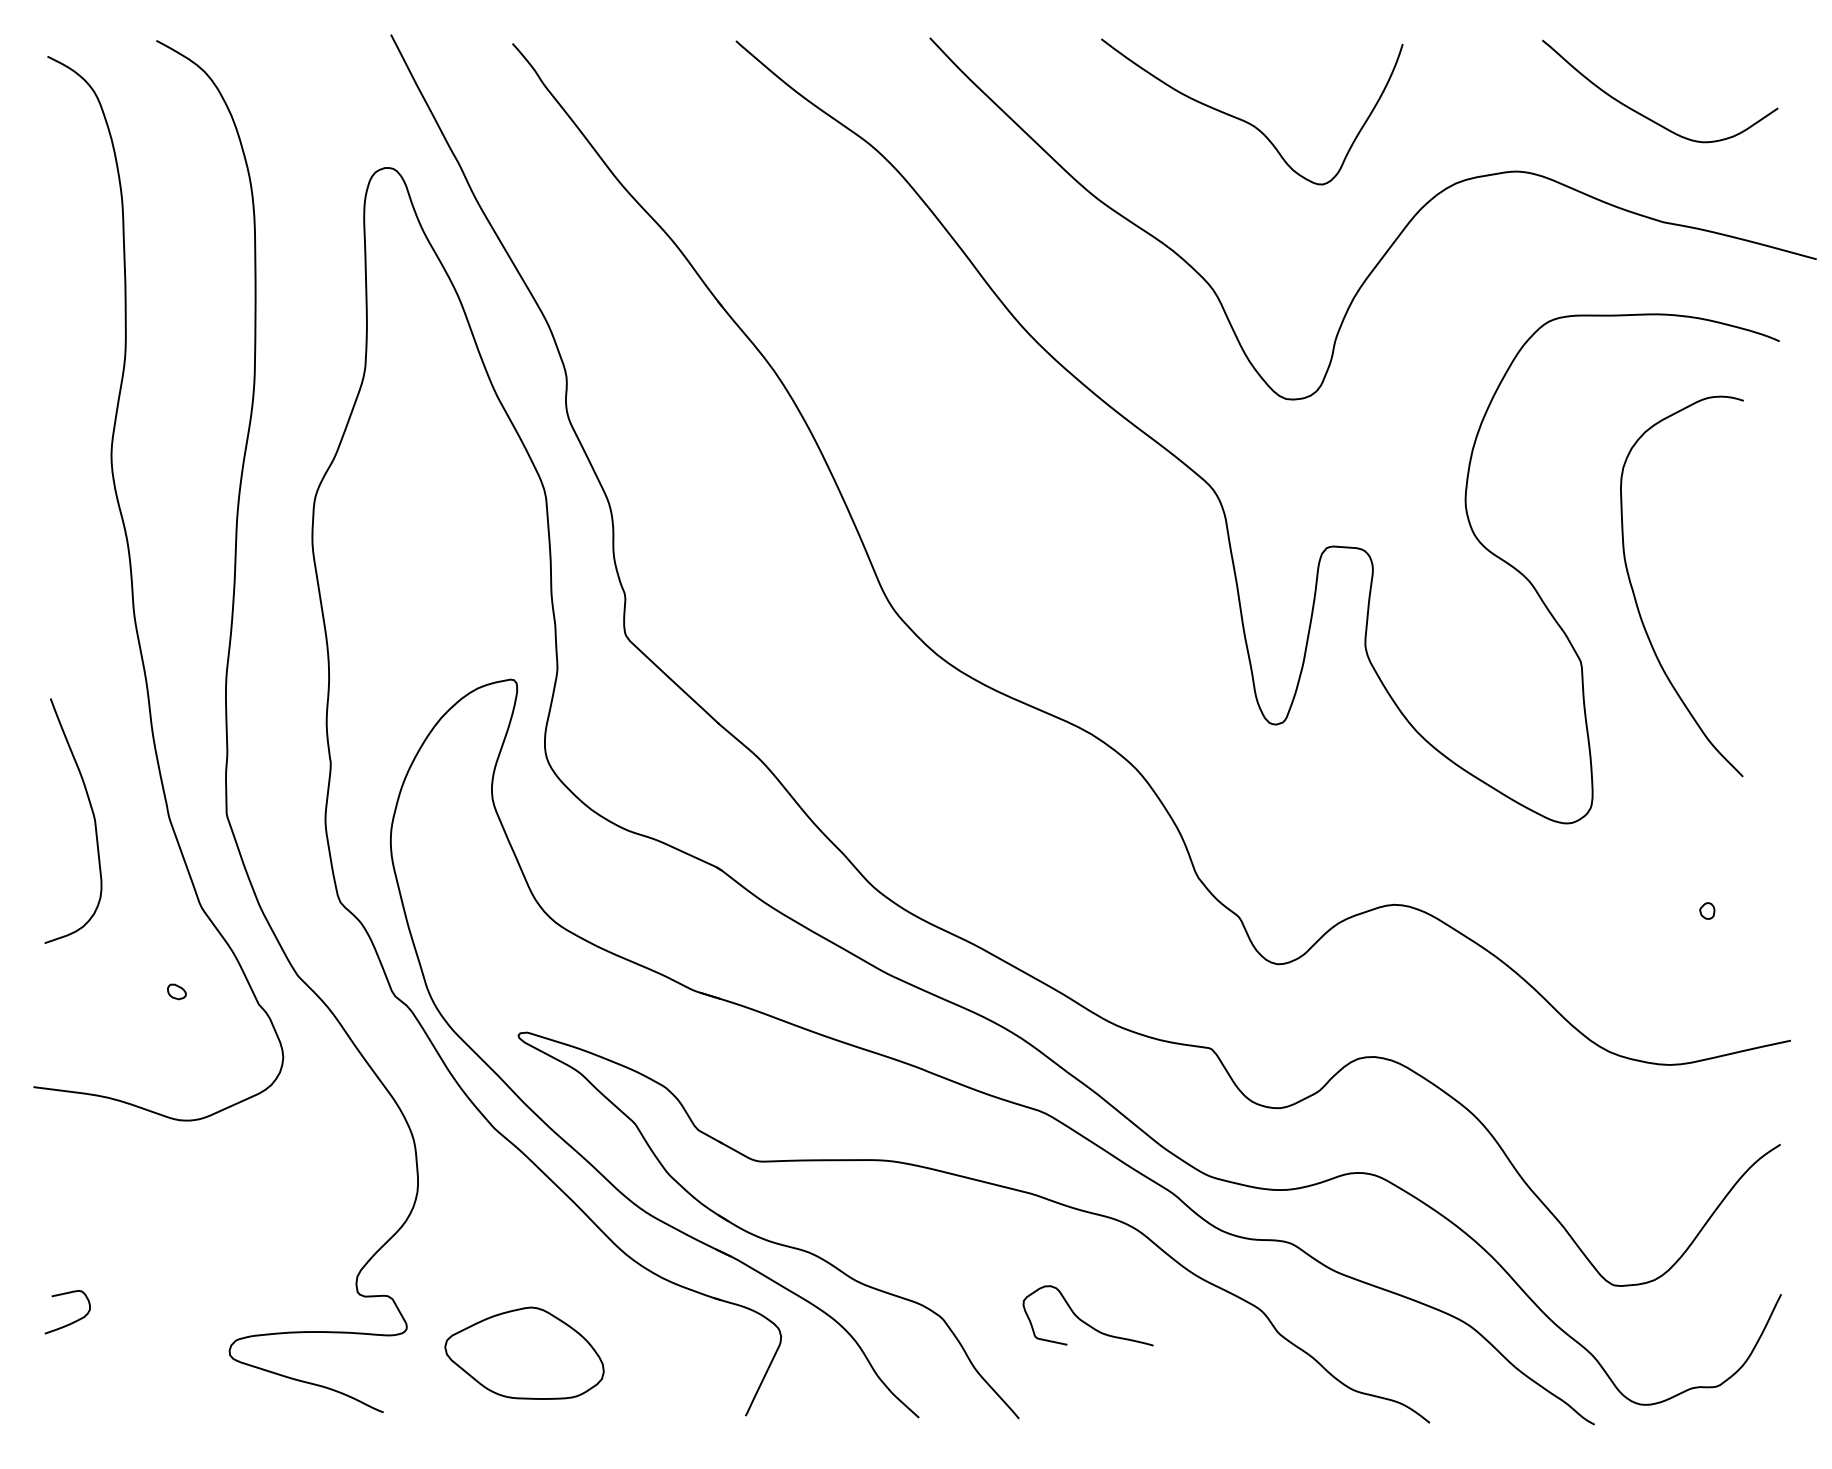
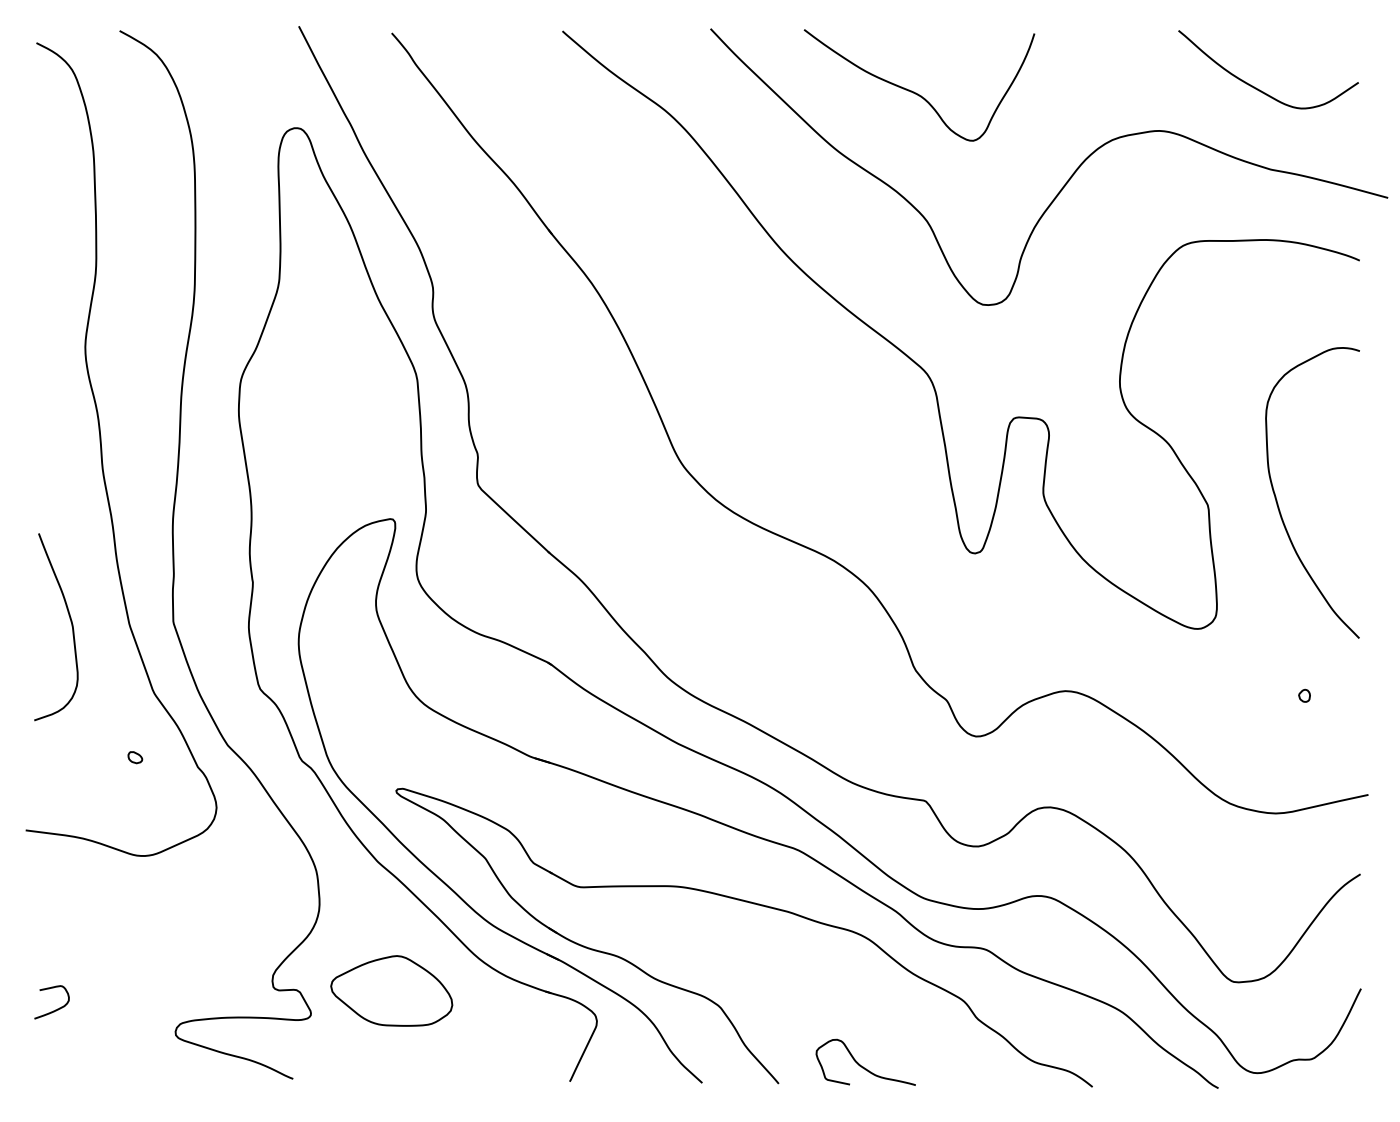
curve: (1247, 121) -> (915, 92), moved
curve: (1637, 602) -> (1278, 505), moved
curve: (1083, 1320) -> (862, 1066), moved
part: (524, 1352) -> (391, 990), moved

